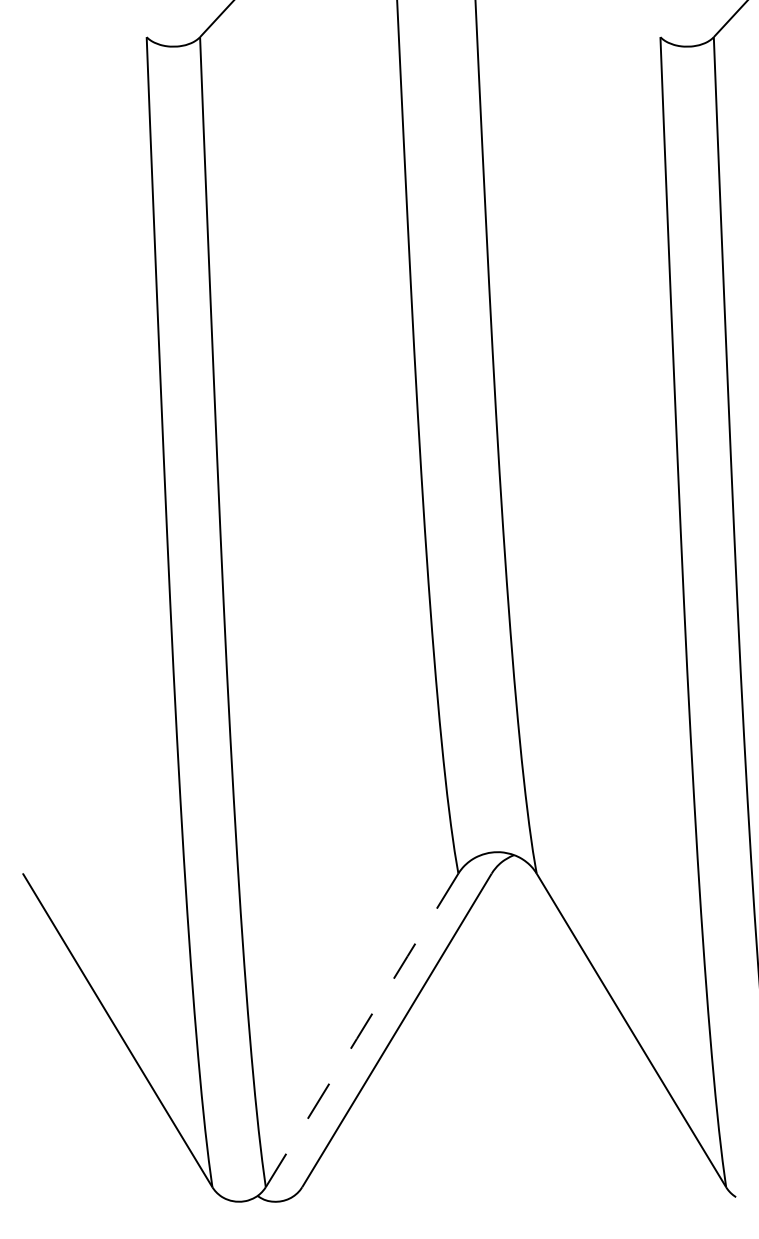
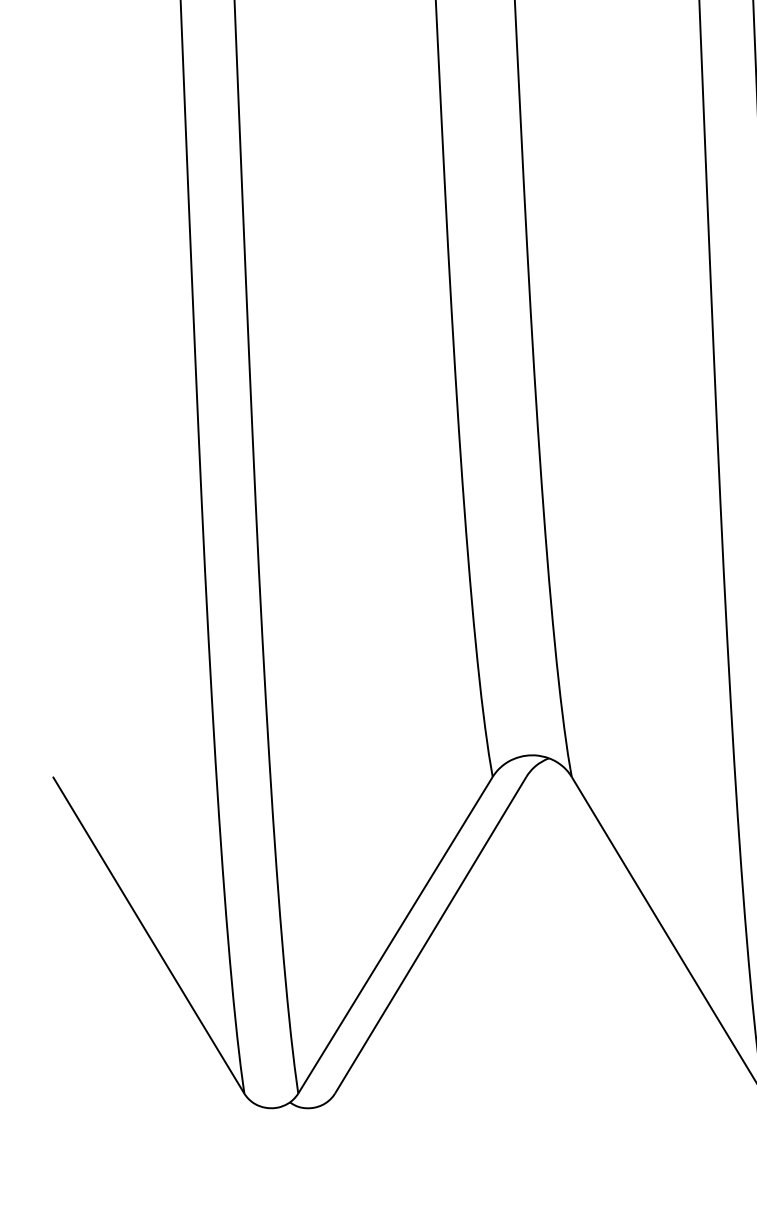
line: (361, 1031) -> (394, 936), dashed -> solid

